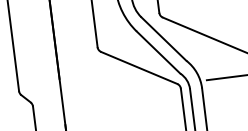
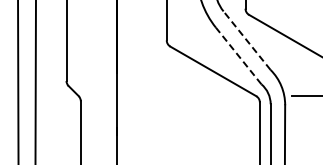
line: (164, 38) -> (247, 40), solid -> dashed
line: (158, 52) -> (238, 55), solid -> dashed

